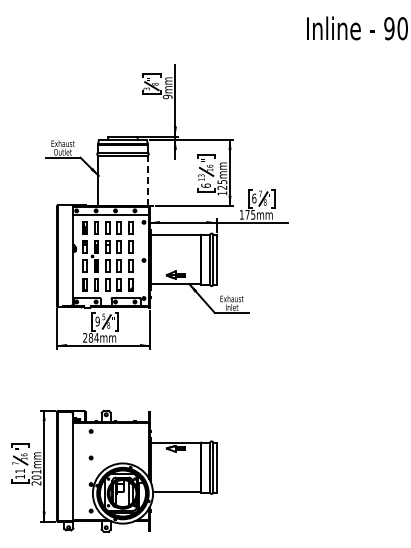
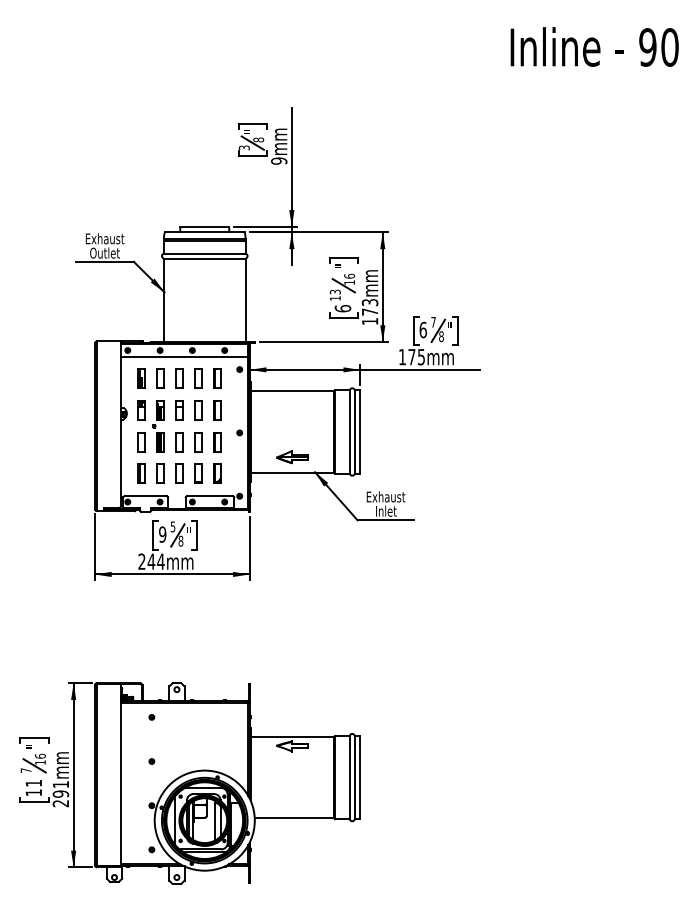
line: (147, 180) -> (245, 299), dashed -> solid
text: (222, 184) -> (370, 306), 125mm -> 173mm
text: (90, 337) -> (150, 561), 284mm -> 244mm
text: (36, 477) -> (60, 793), 201mm -> 291mm

